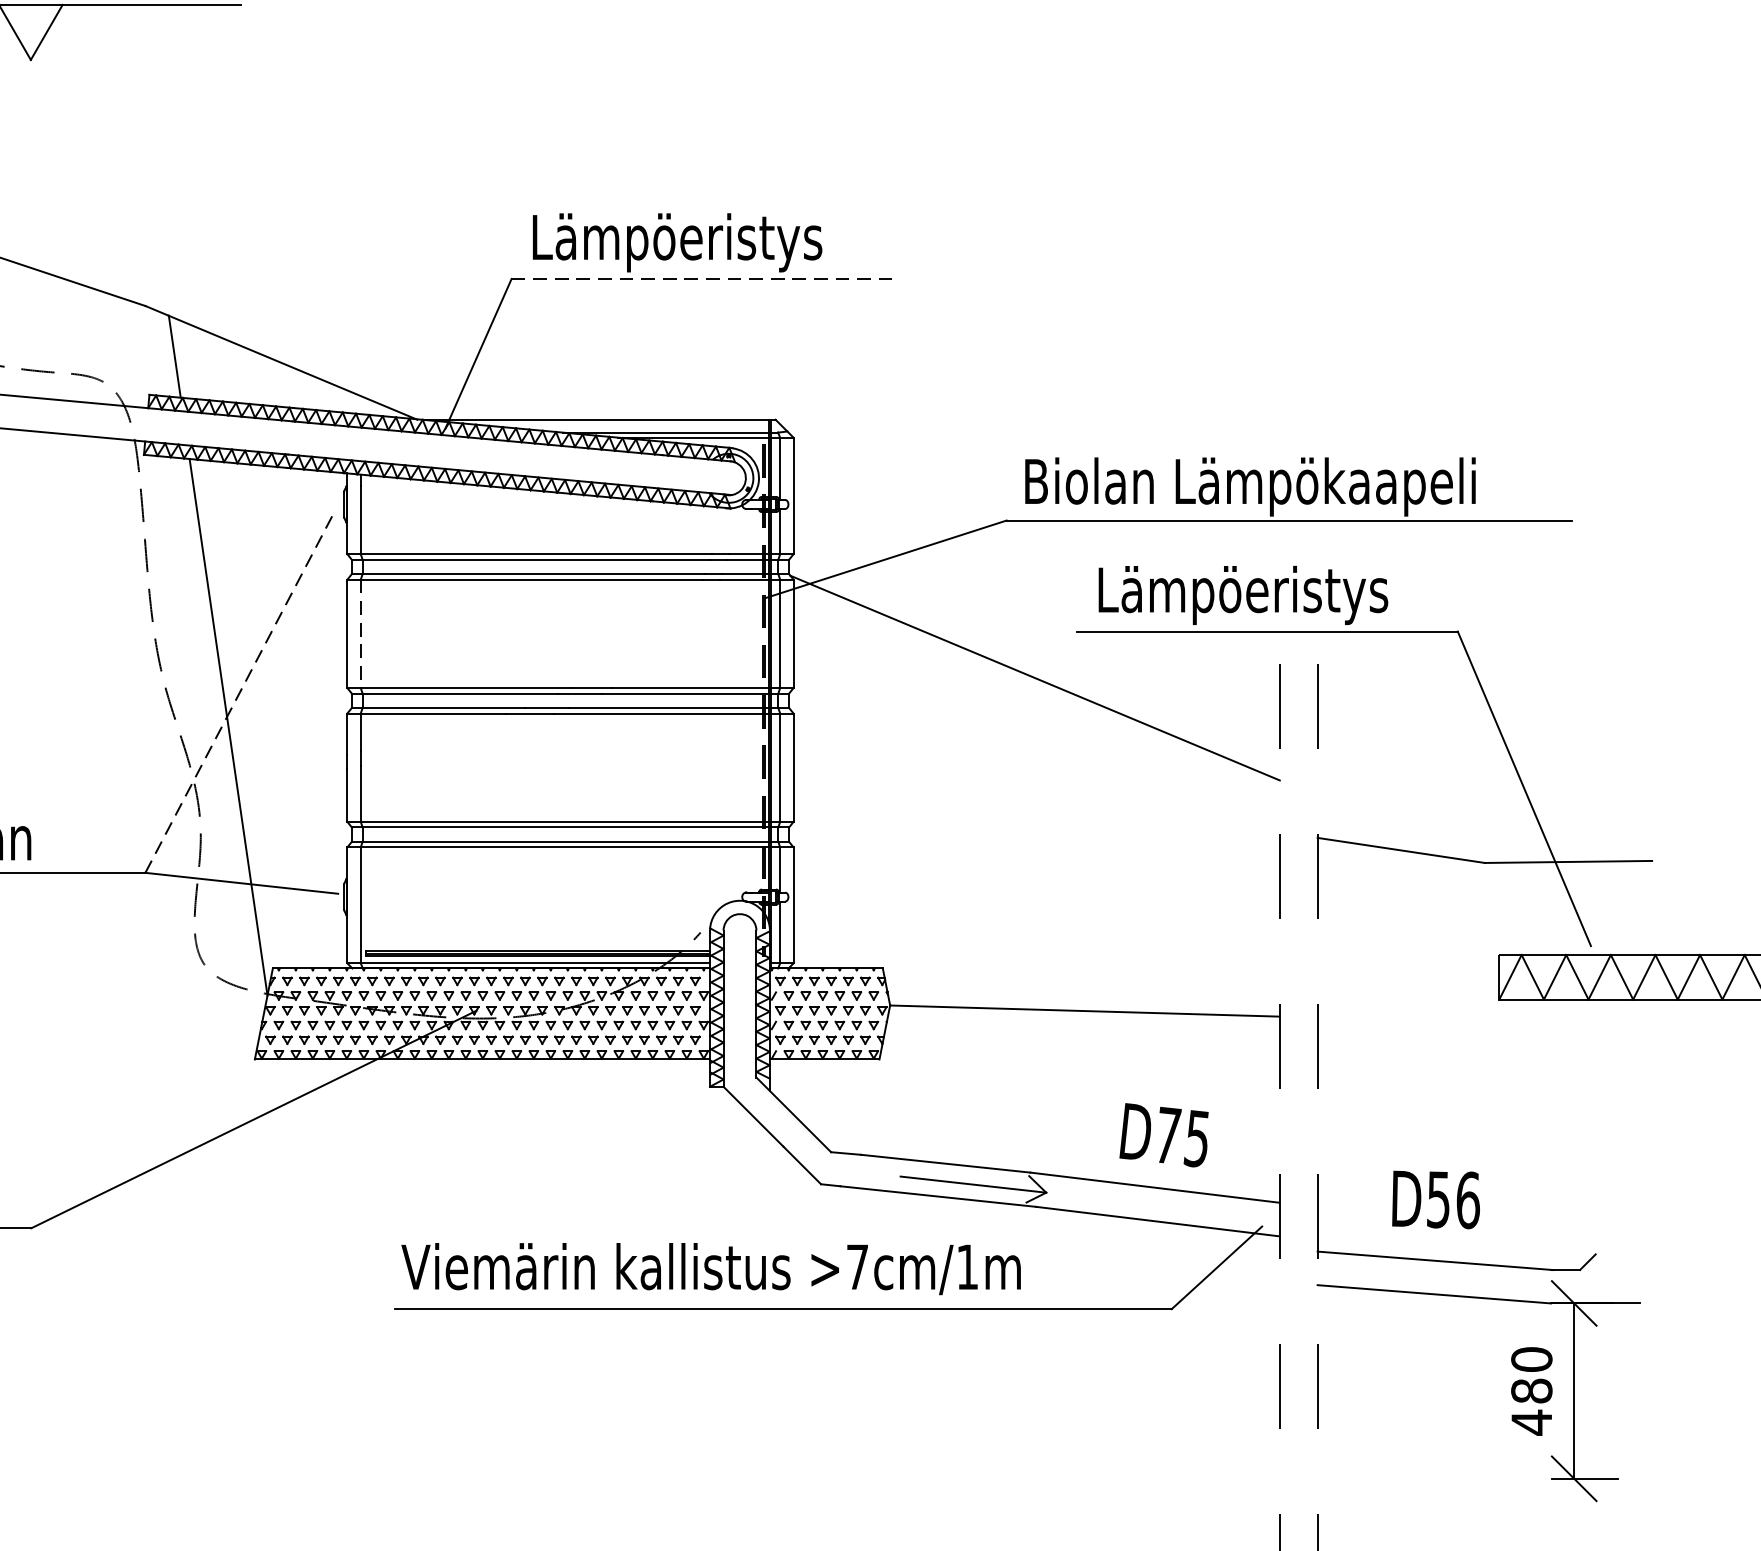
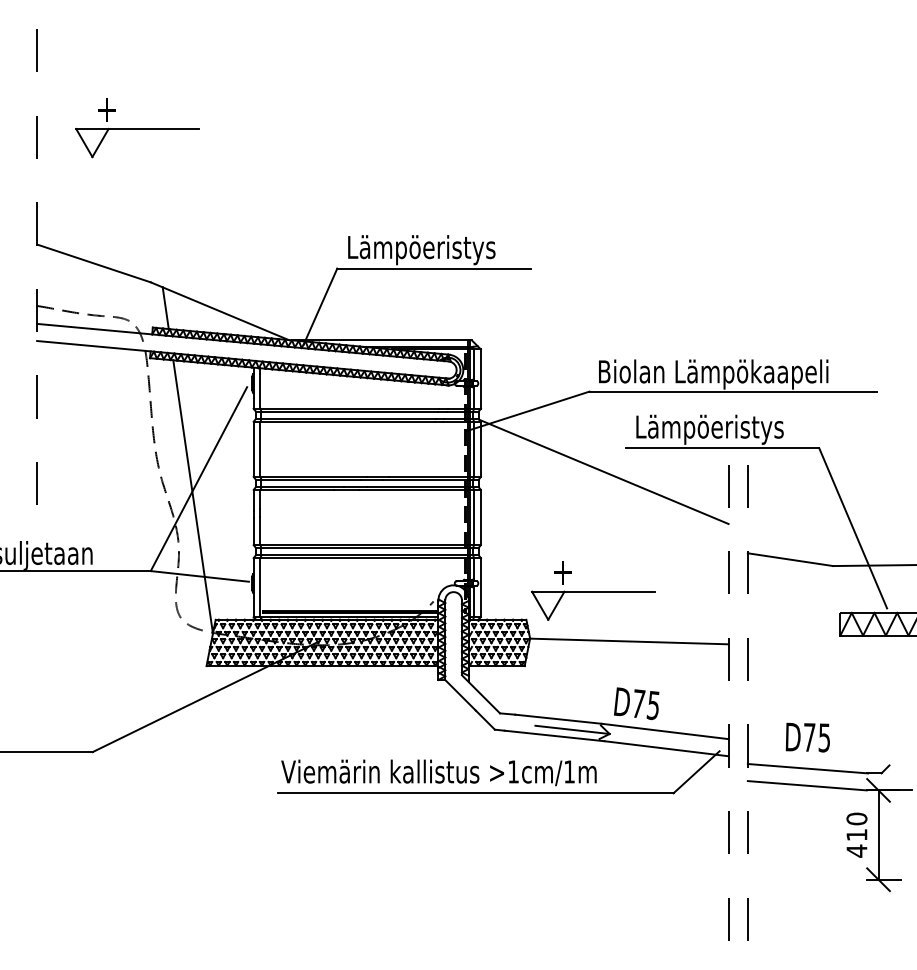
line: (702, 278) -> (434, 268), dashed -> solid
line: (360, 634) -> (260, 449), dashed -> solid
line: (239, 693) -> (198, 479), dashed -> solid
part: (1014, 910) -> (593, 590), added
text: (1163, 1134) -> (636, 703), moved
text: (1452, 1199) -> (816, 737), D56 -> D75
text: (857, 1266) -> (513, 771), >7cm/1m -> >1cm/1m
text: (1530, 1390) -> (856, 834), 480 -> 410

